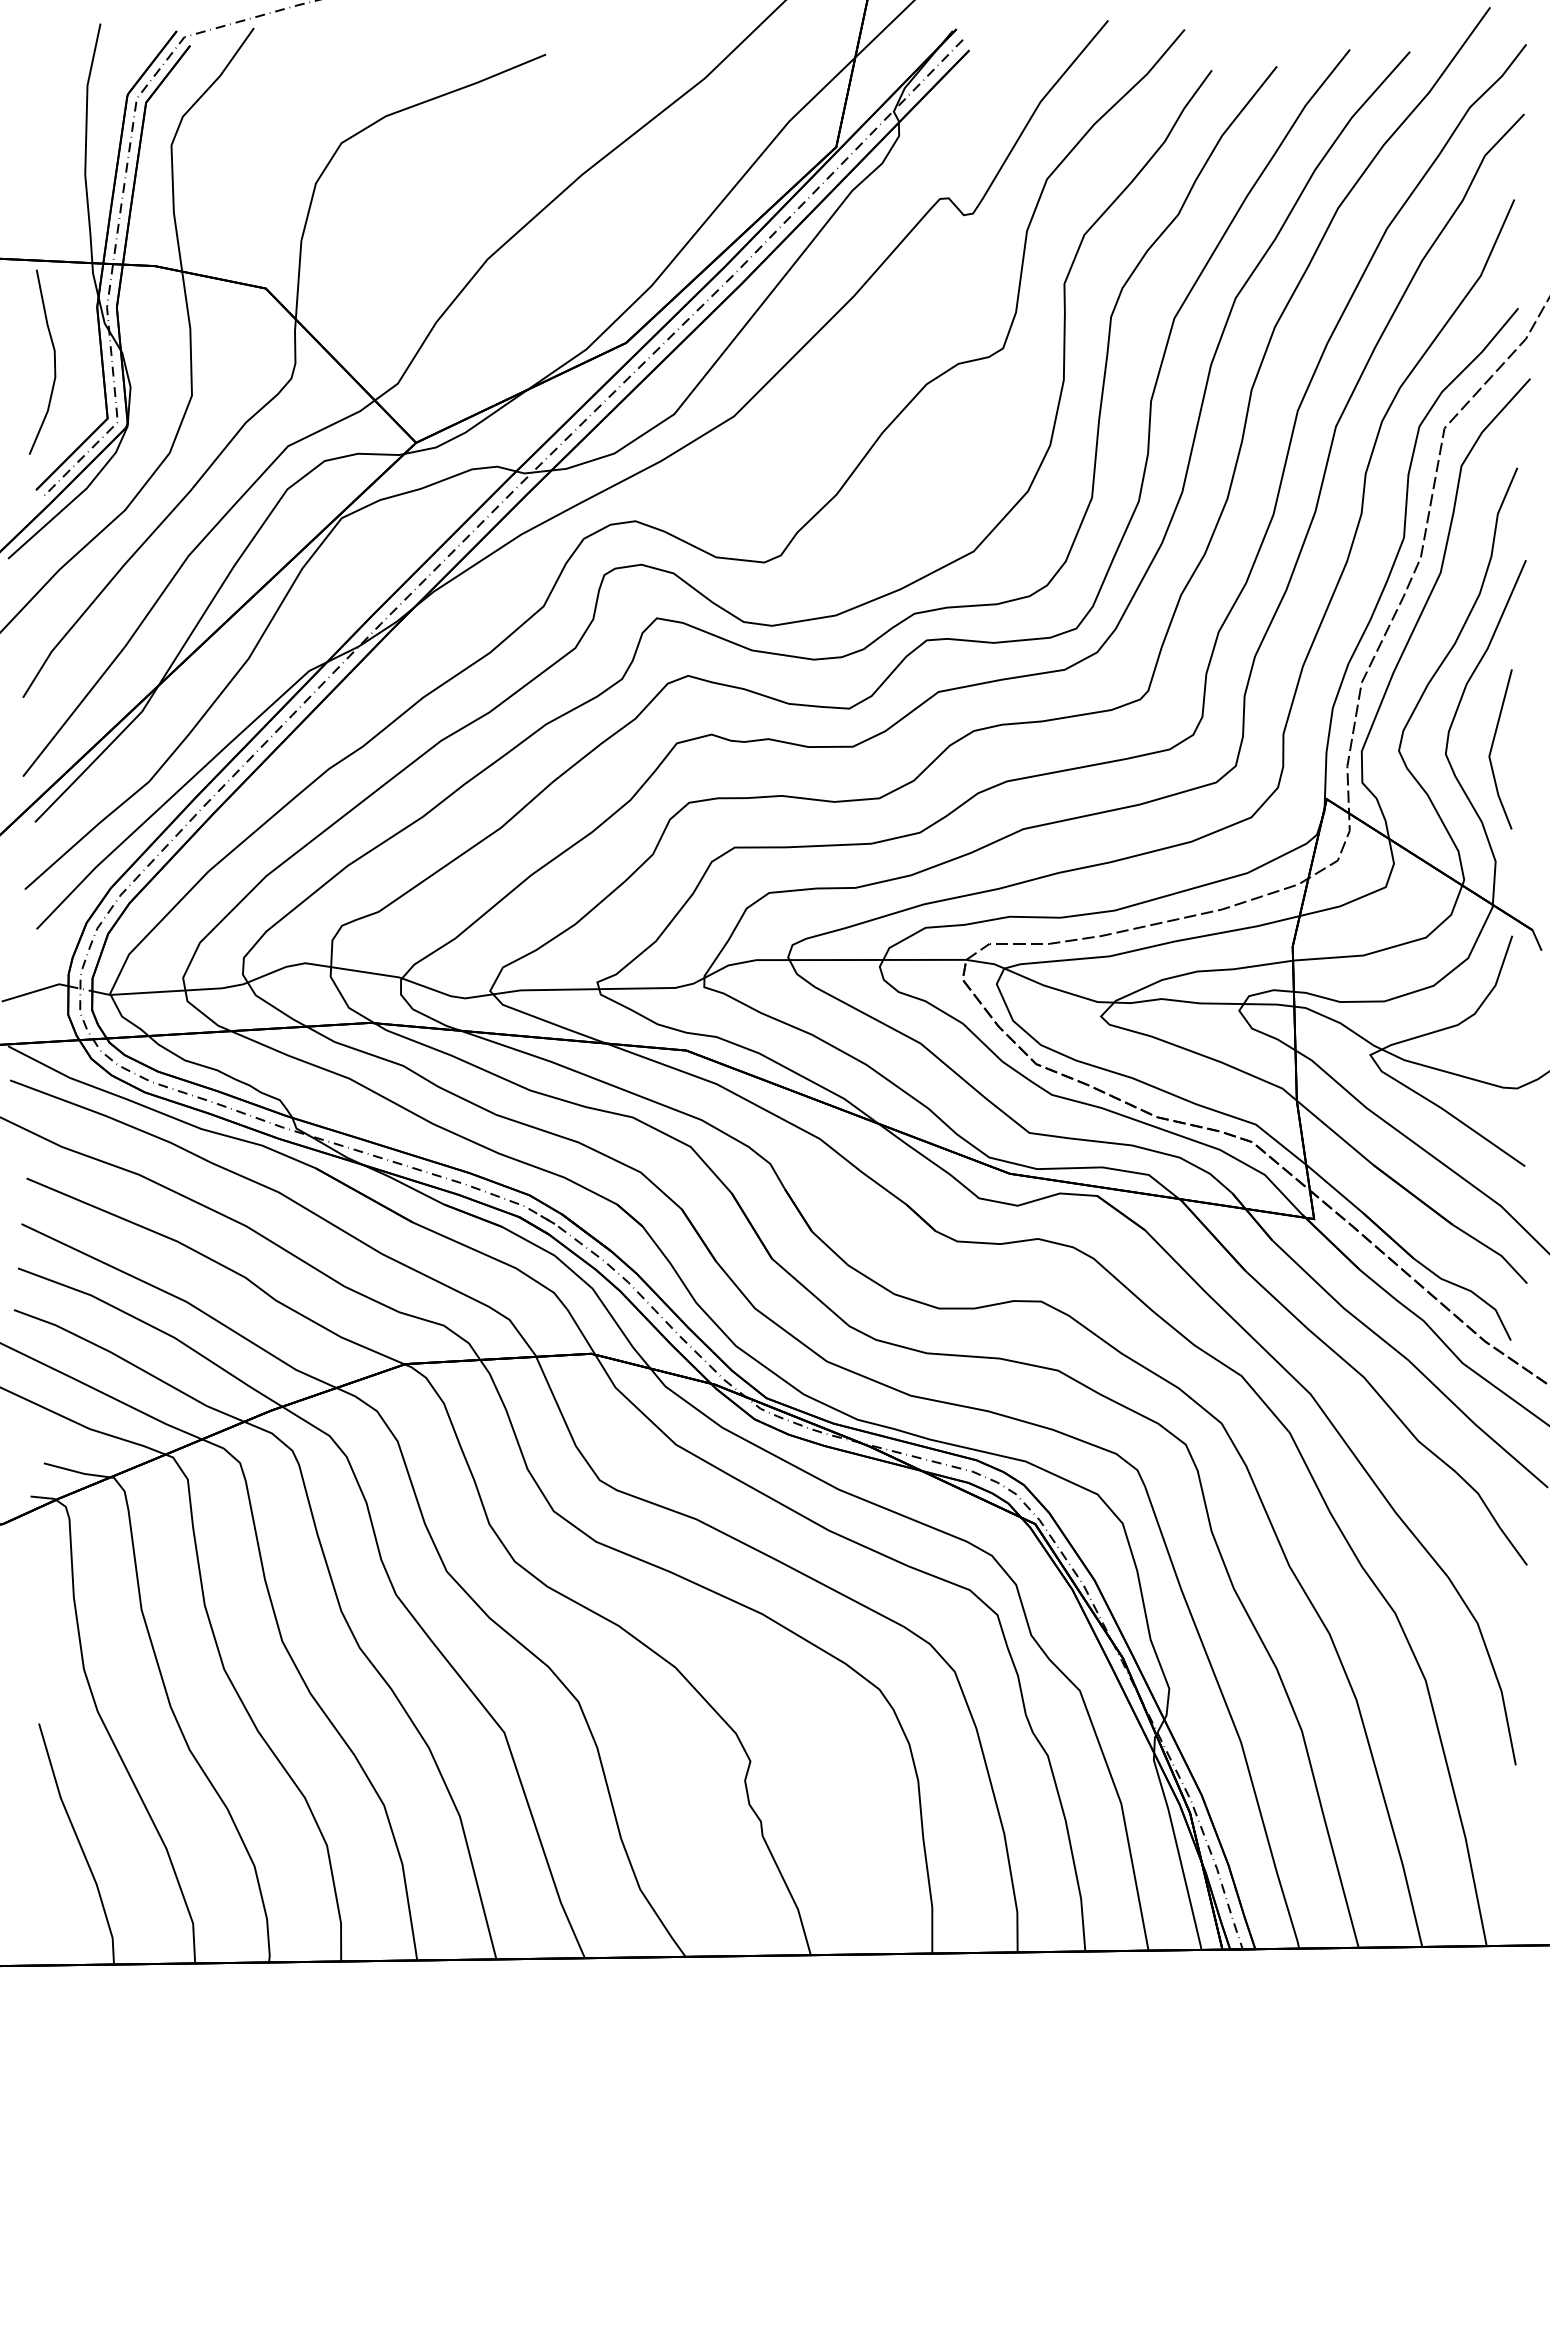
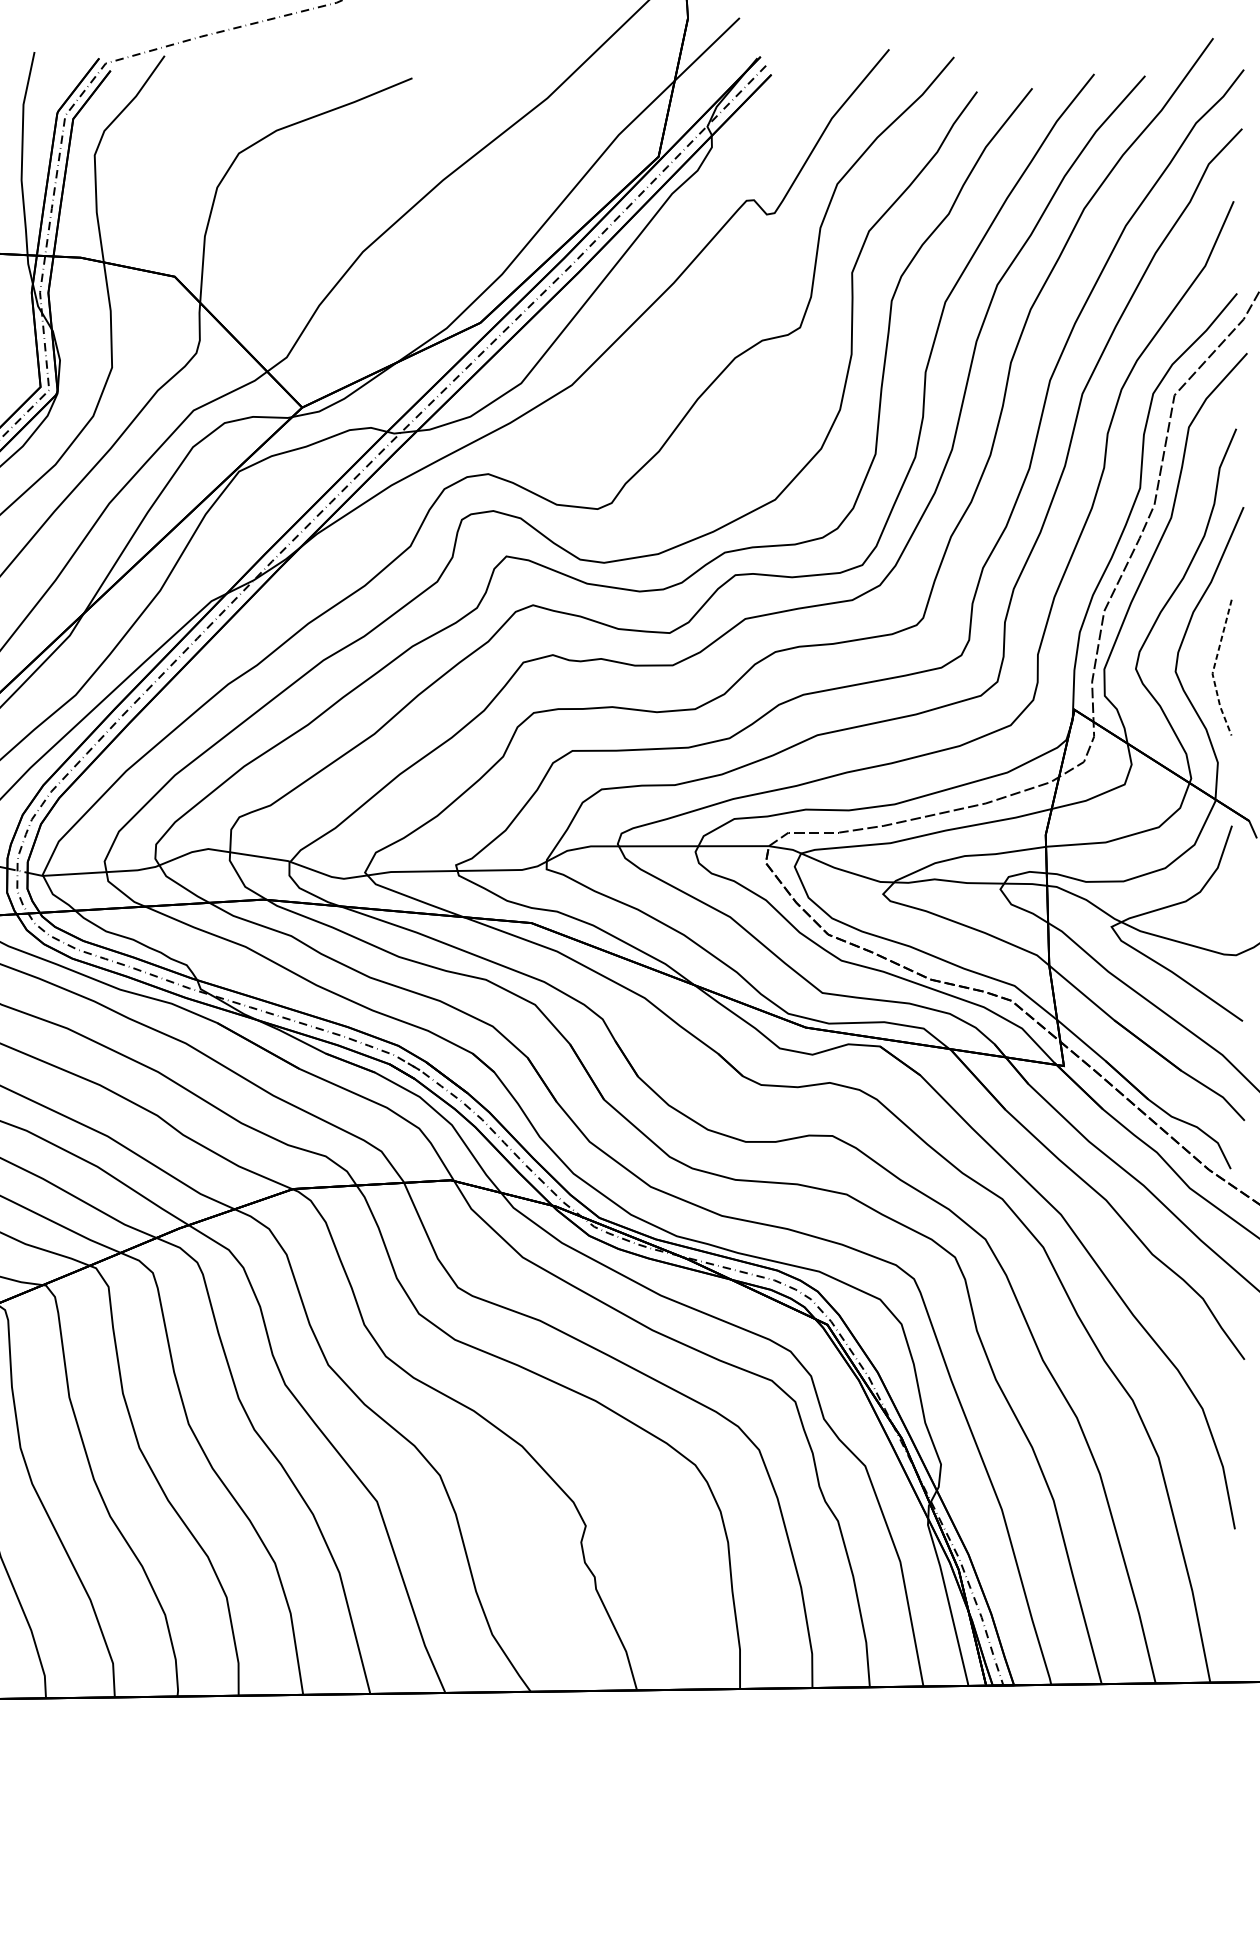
line: (1490, 750) -> (1213, 668), solid -> dashed

